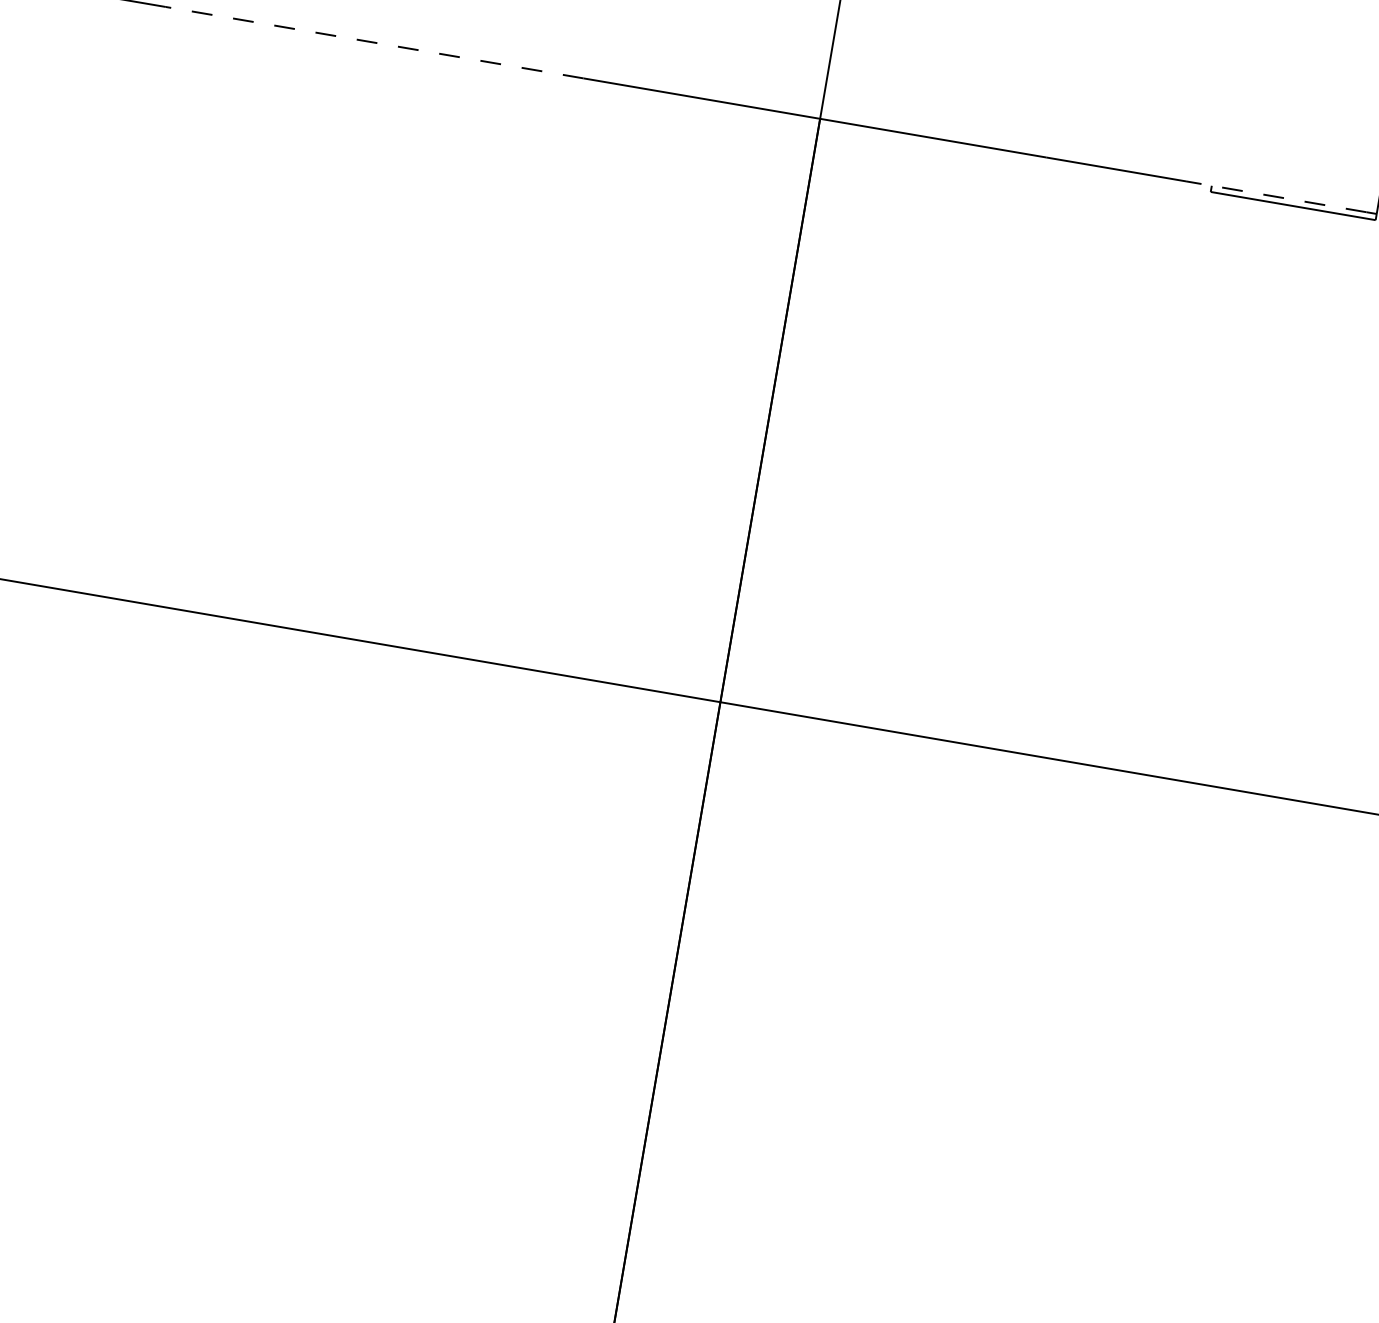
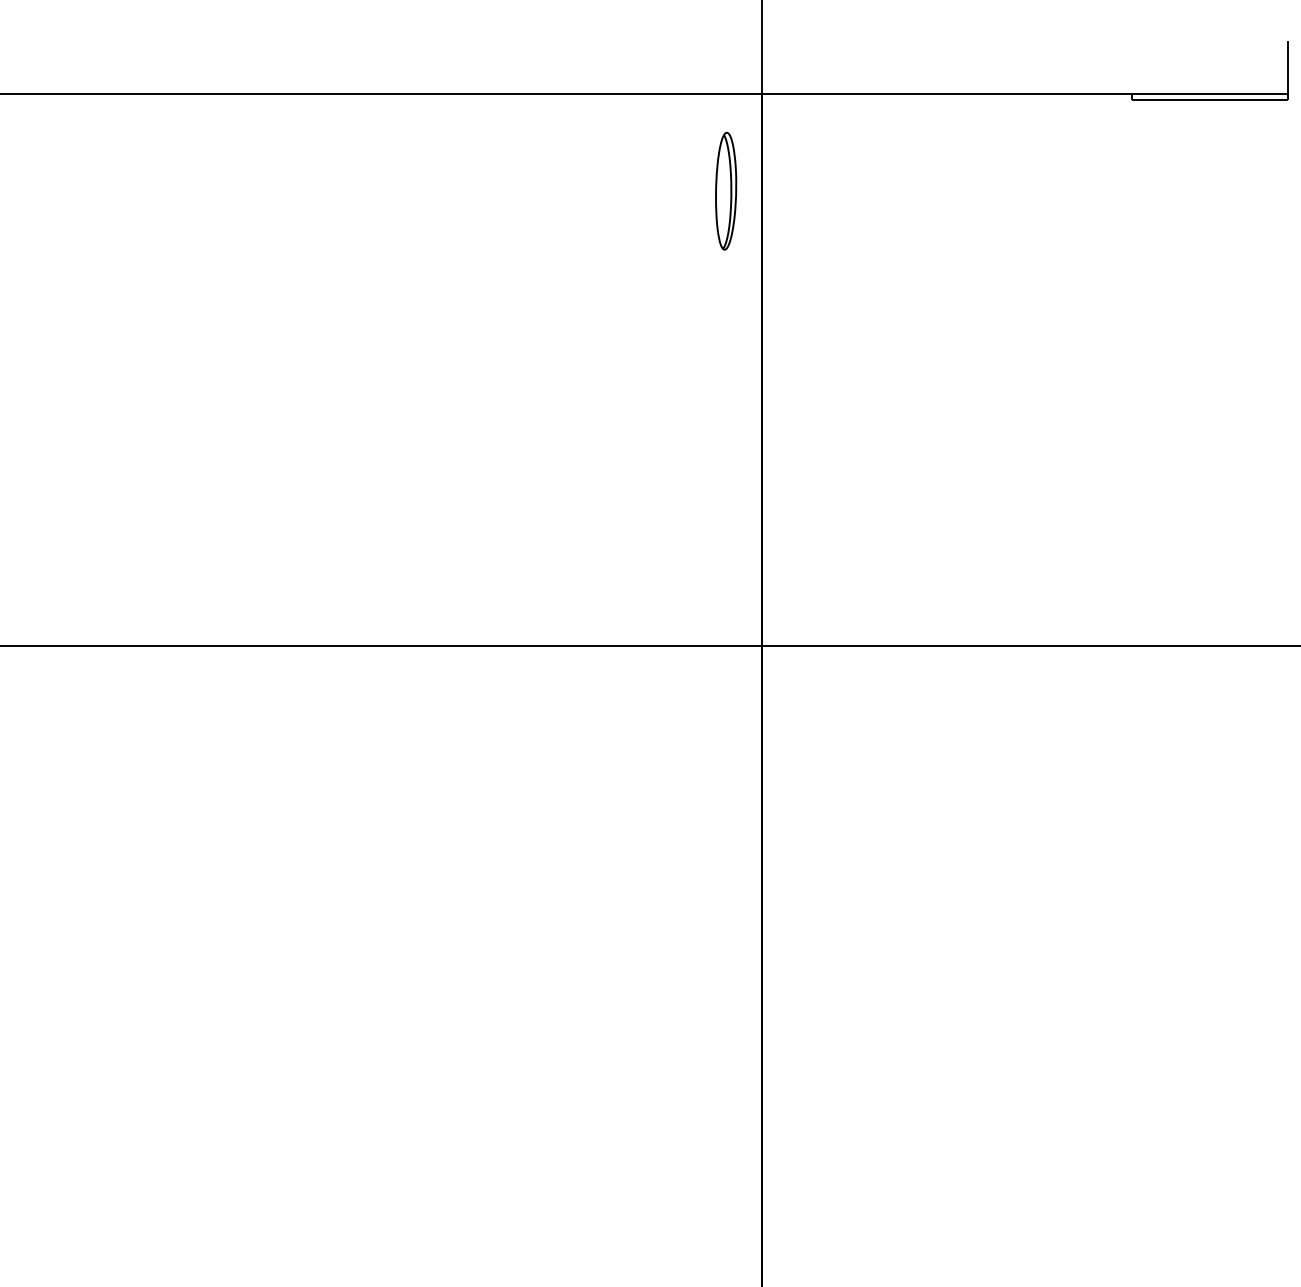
line: (375, 42) -> (340, 93), dashed -> solid
line: (1275, 196) -> (1192, 93), dashed -> solid
part: (765, 214) -> (726, 190), added

